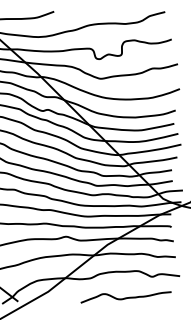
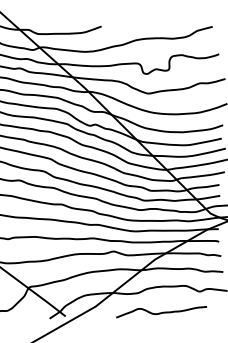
curve: (126, 297) -> (161, 312), moved

